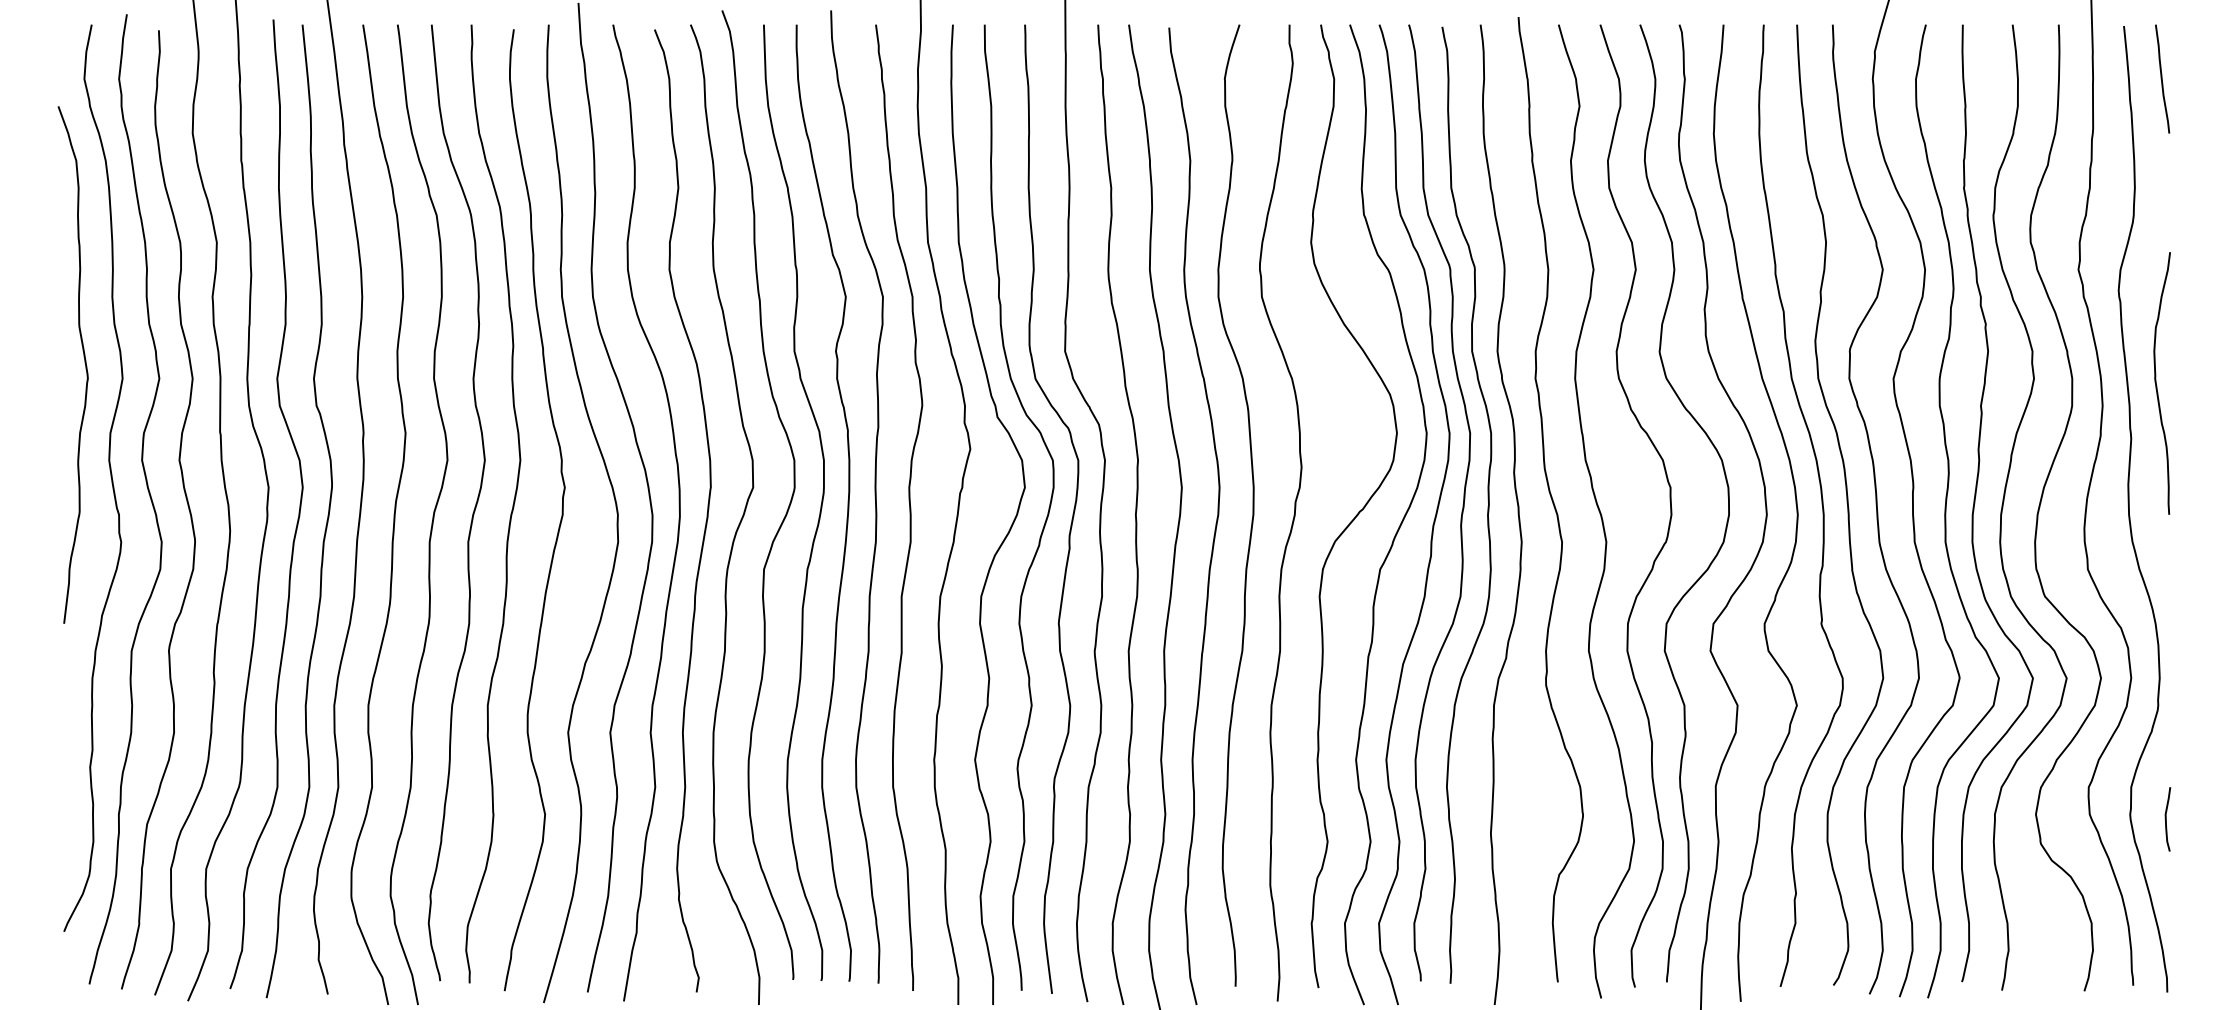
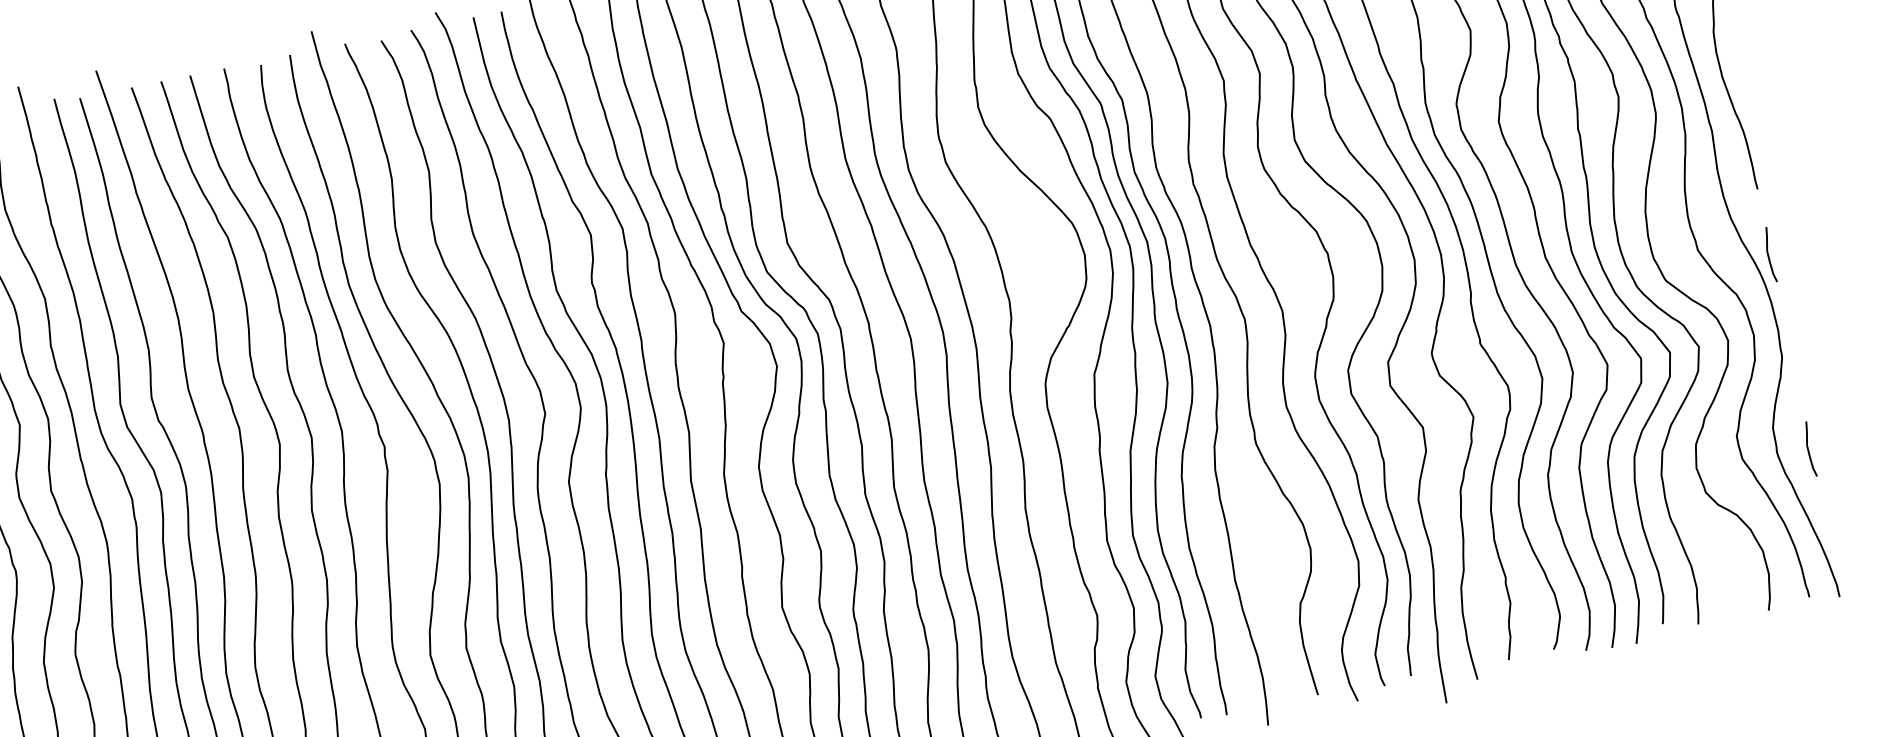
curve: (2166, 591) -> (1768, 255), added

